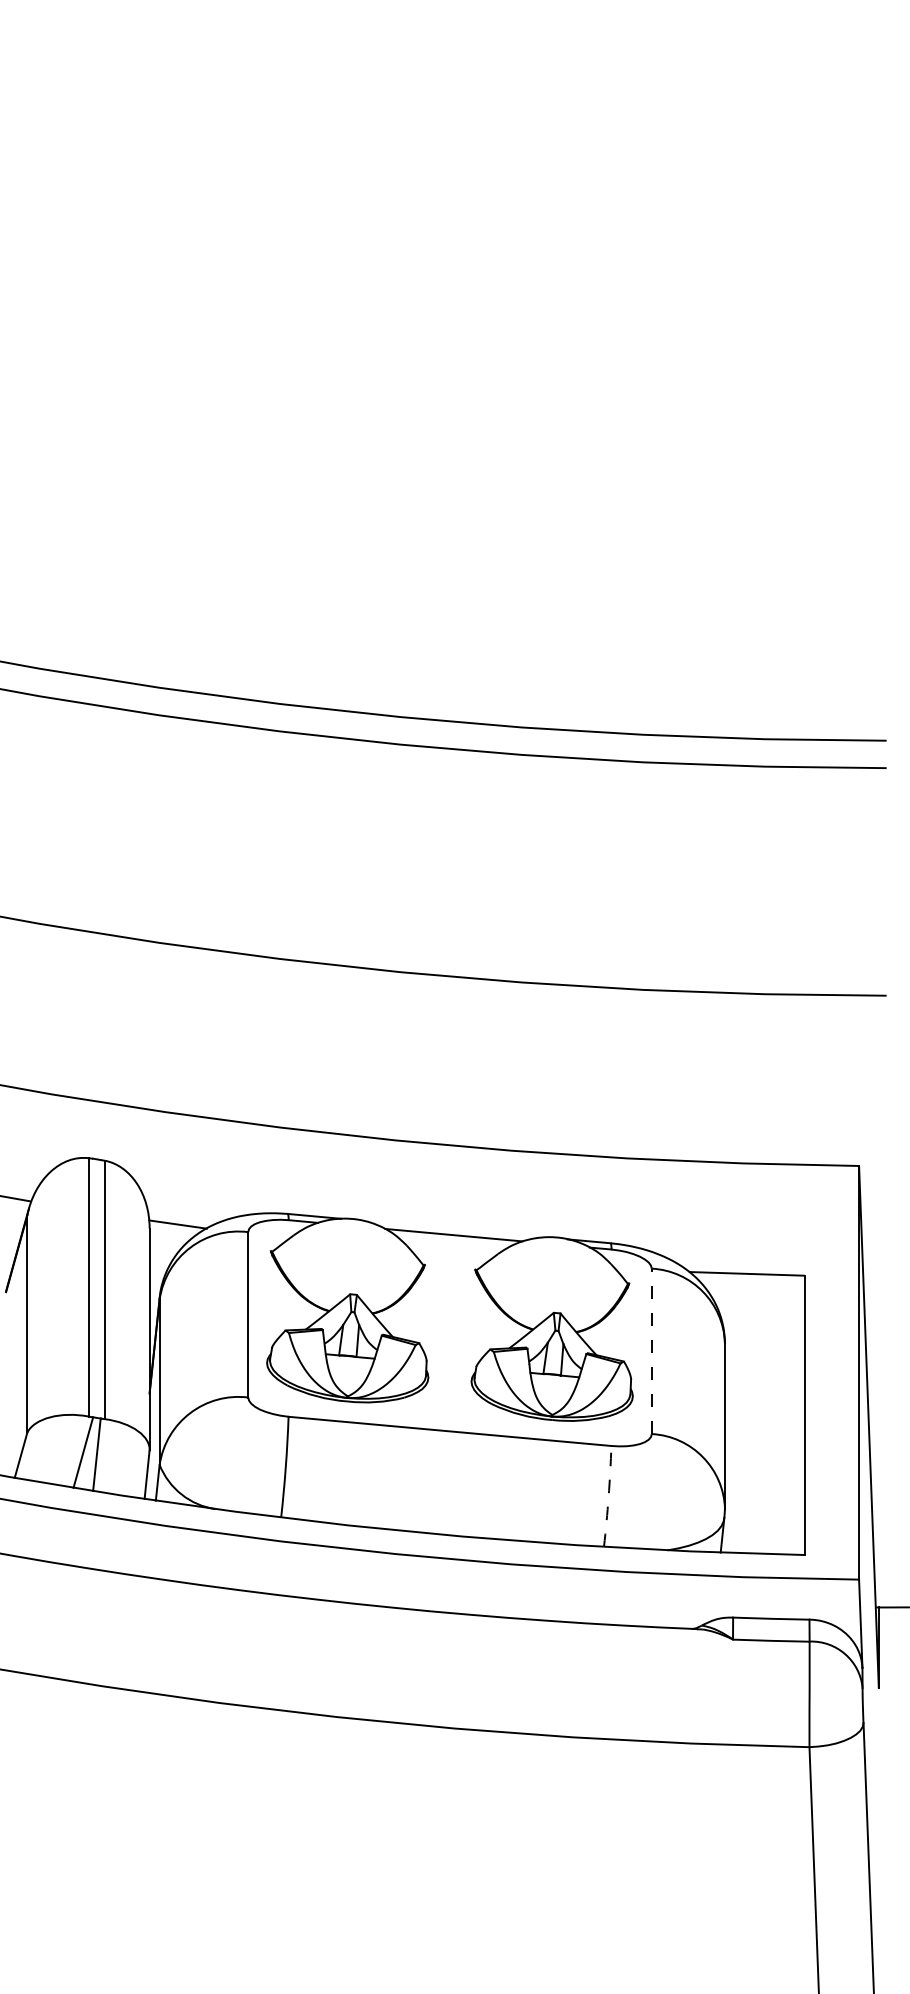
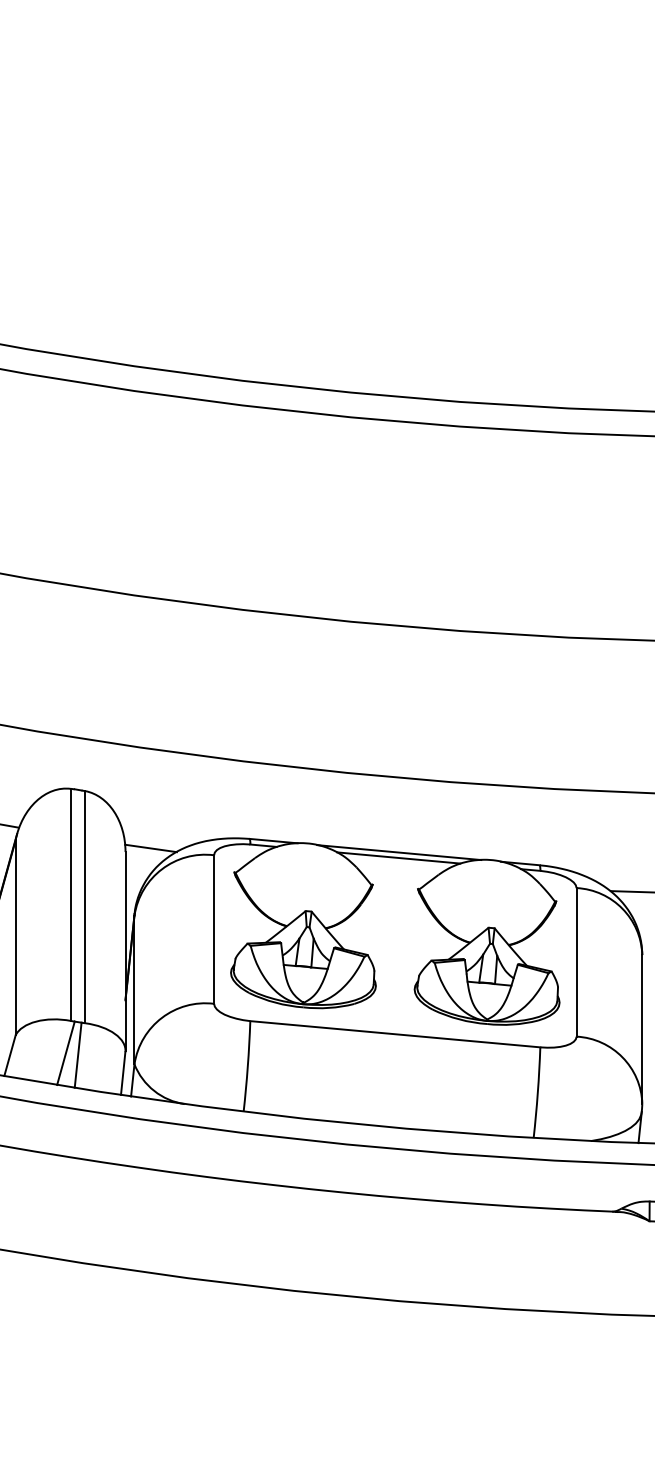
line: (454, 1228) -> (399, 851), added
line: (651, 1351) -> (576, 962), dashed -> solid
arc: (608, 1496) -> (537, 1092), dashed -> solid

